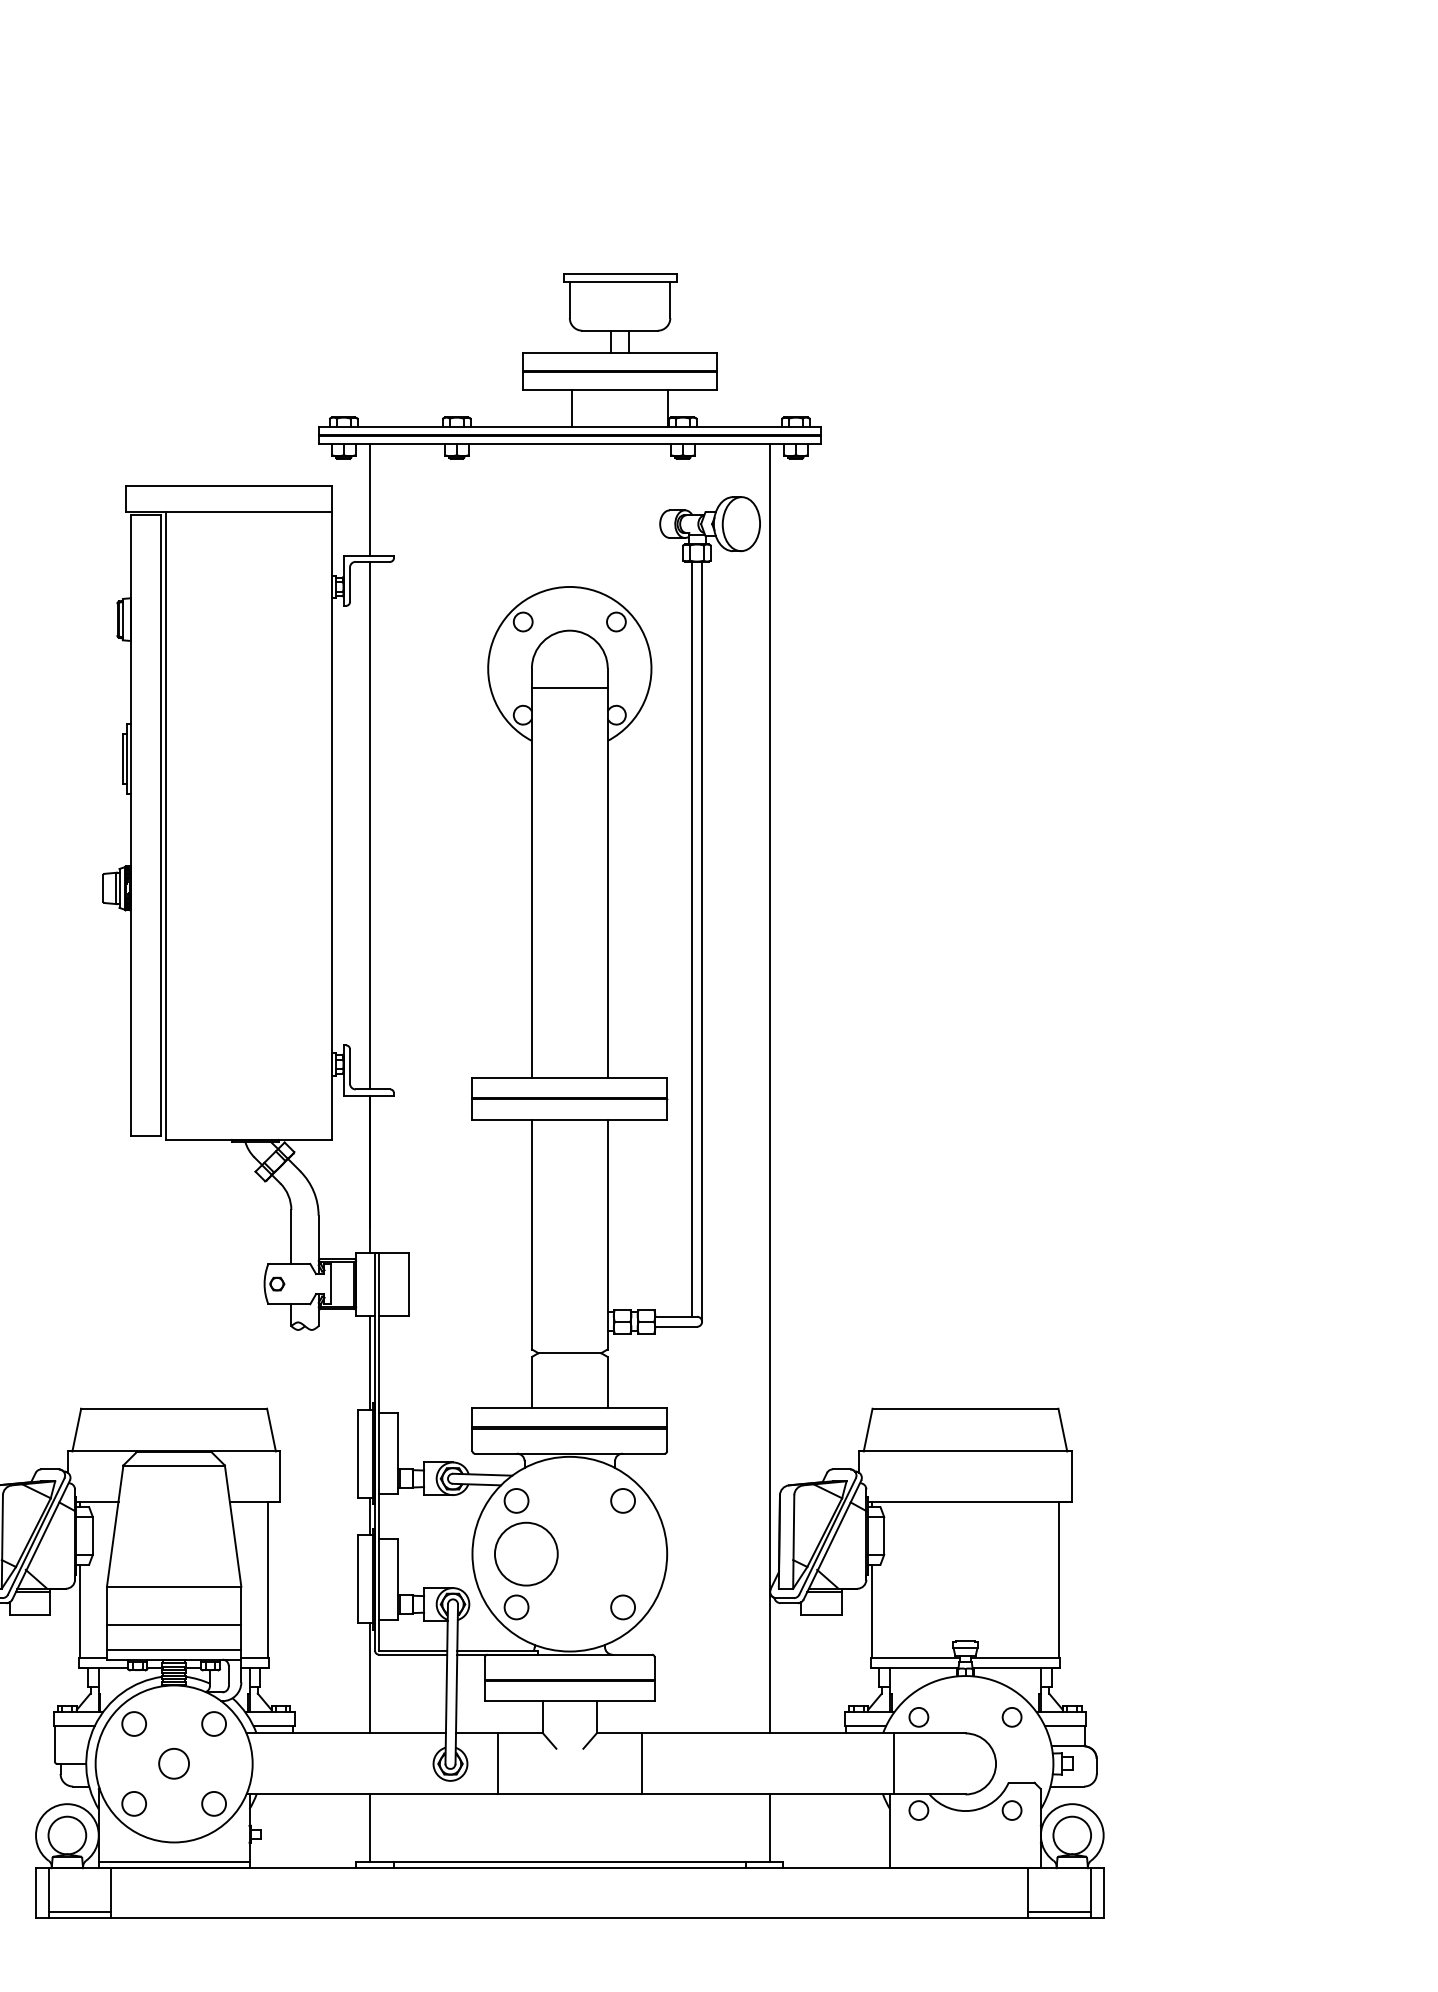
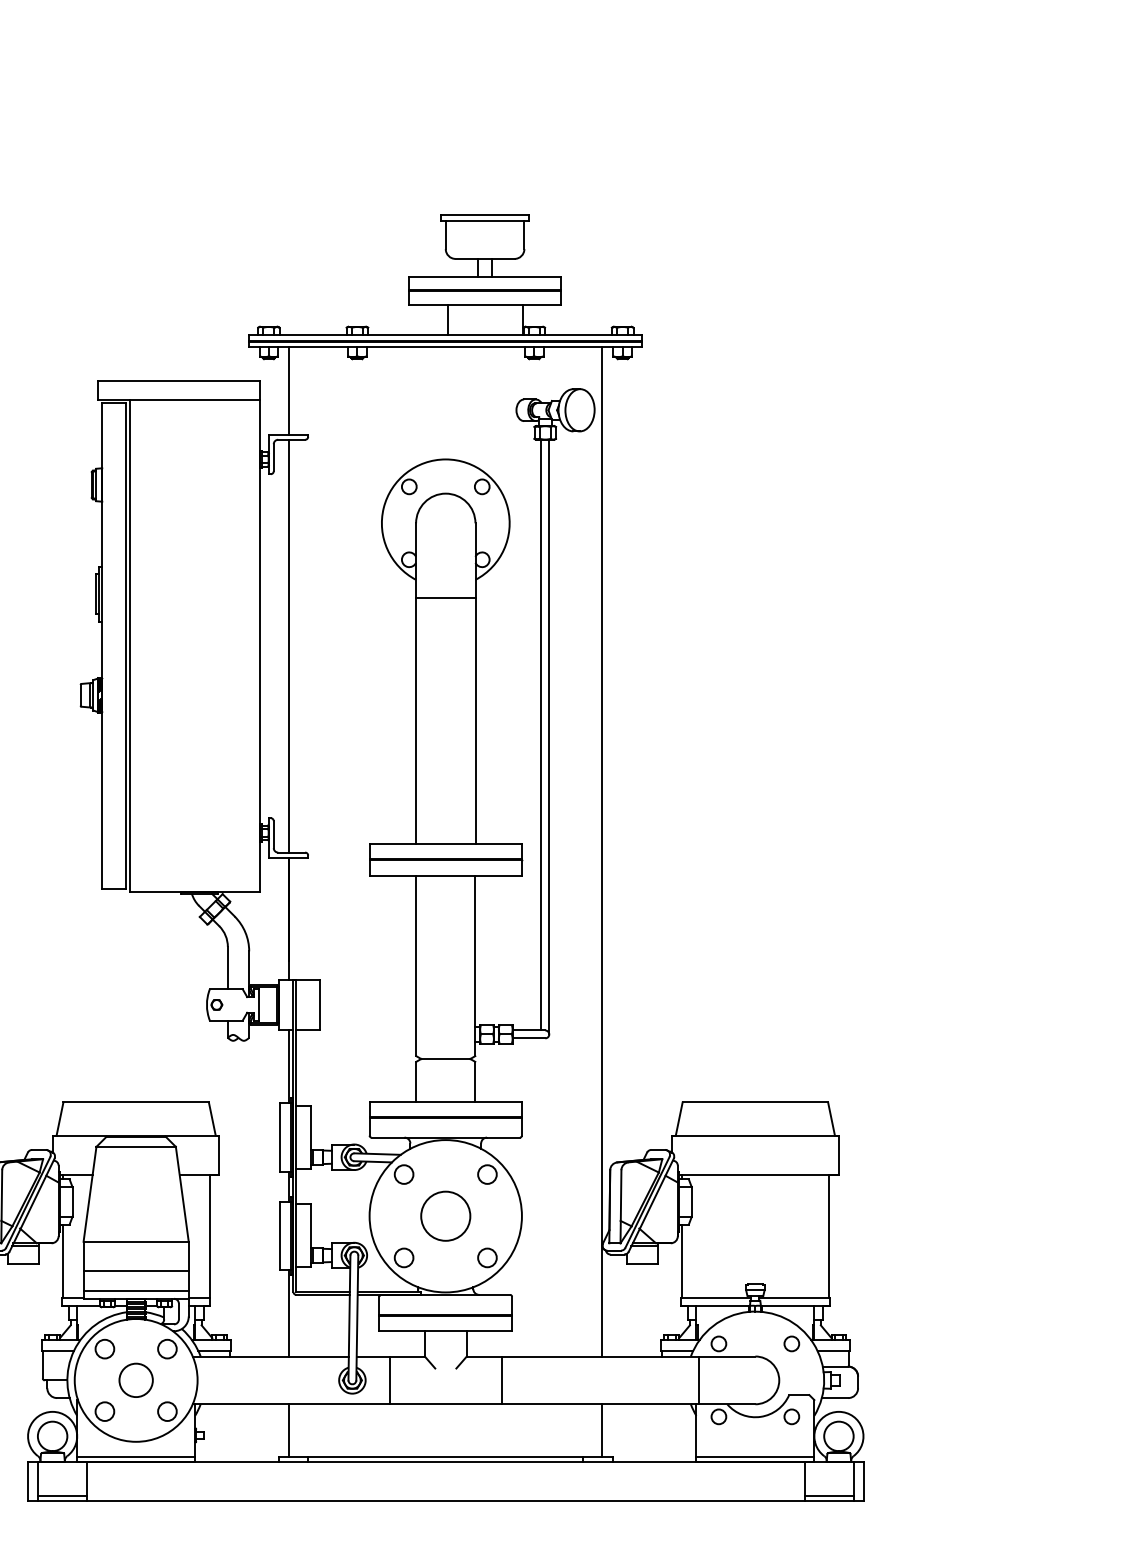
line: (569, 688) -> (445, 598), moved
circle: (526, 1553) -> (445, 1215), moved
circle: (173, 1762) -> (135, 1379), size x1.43
line: (965, 1862) -> (755, 1457), added

